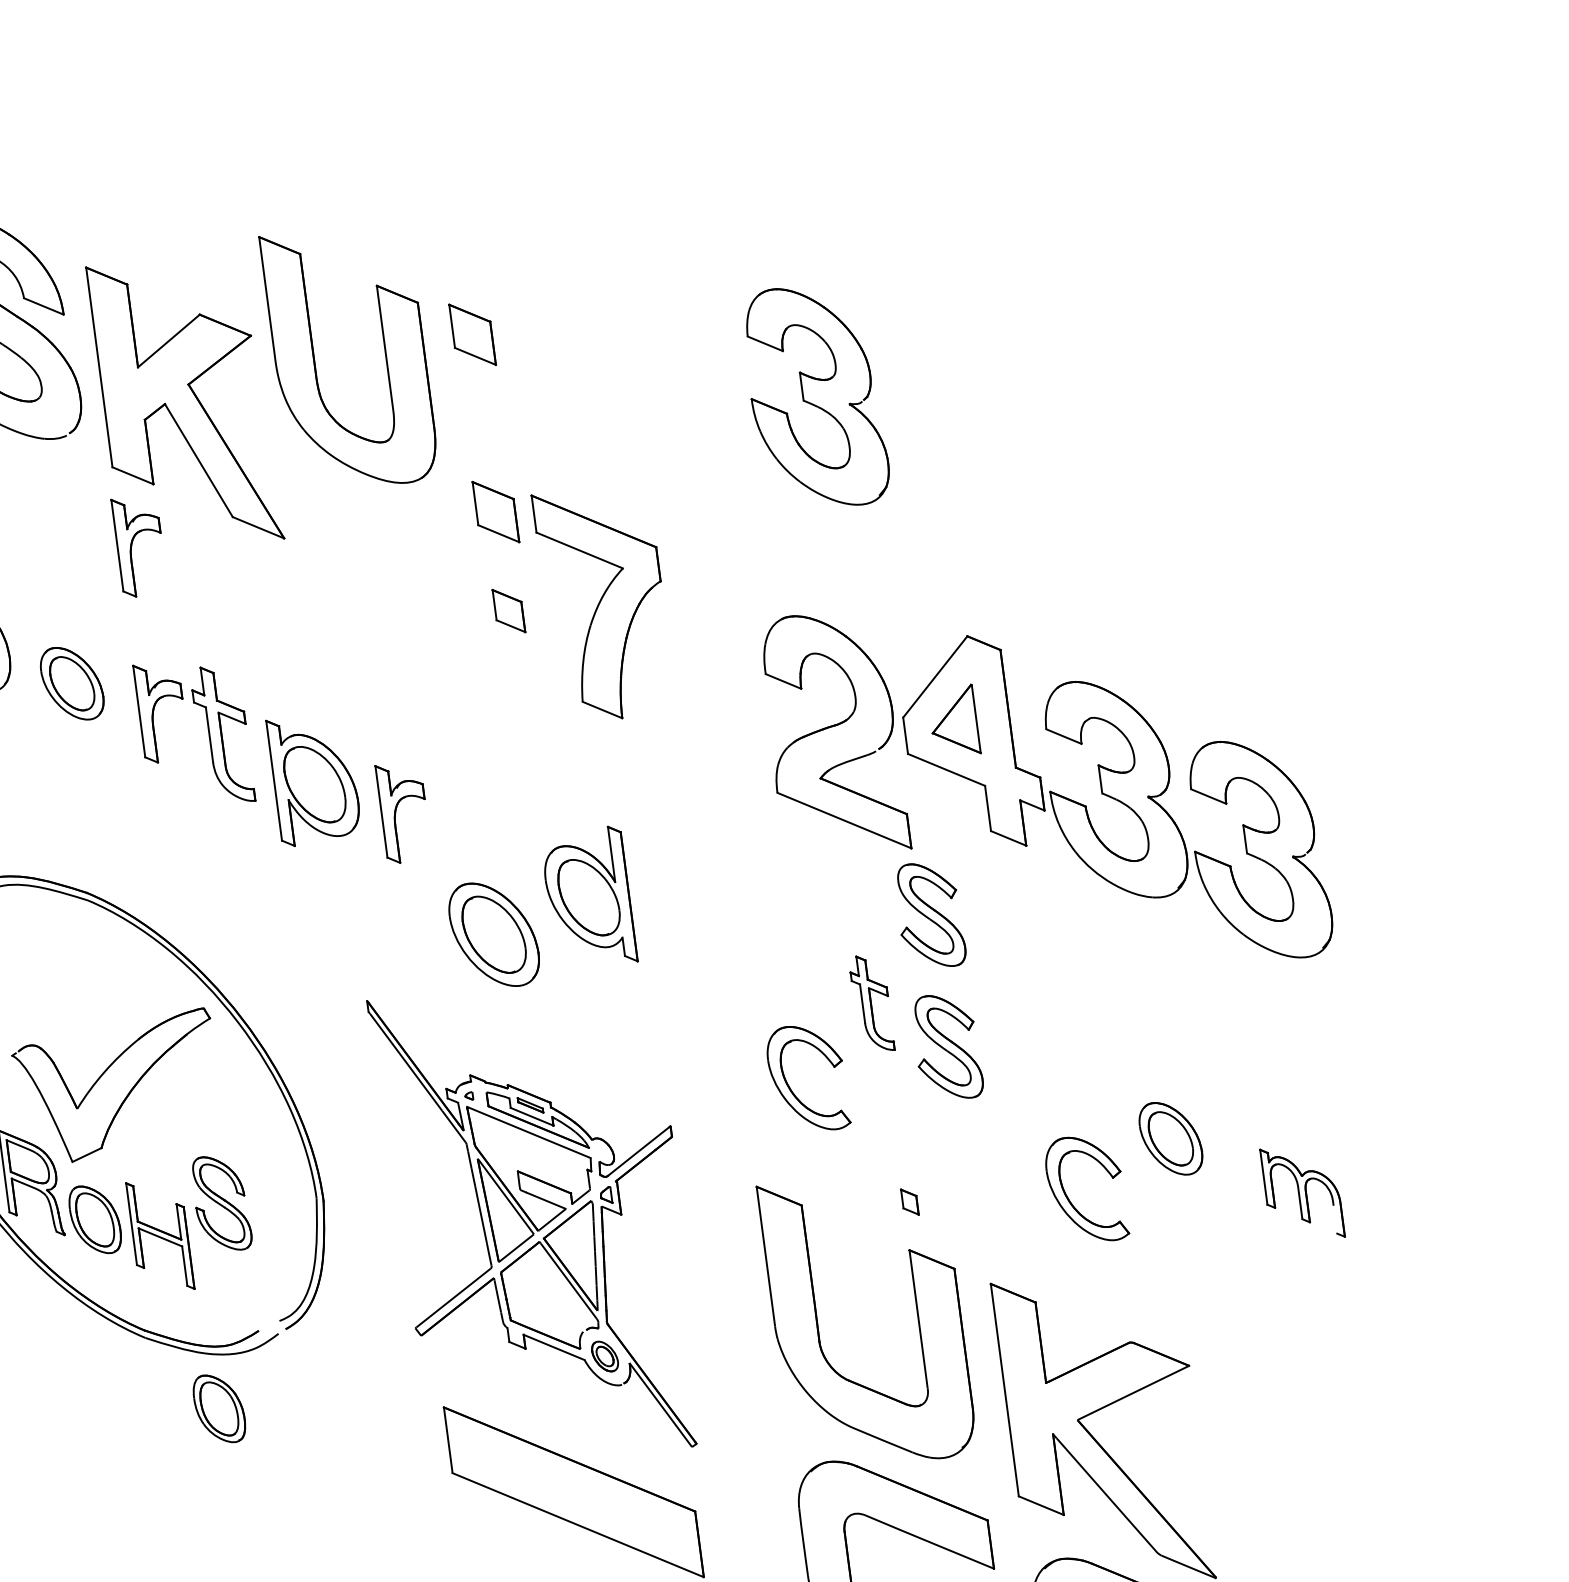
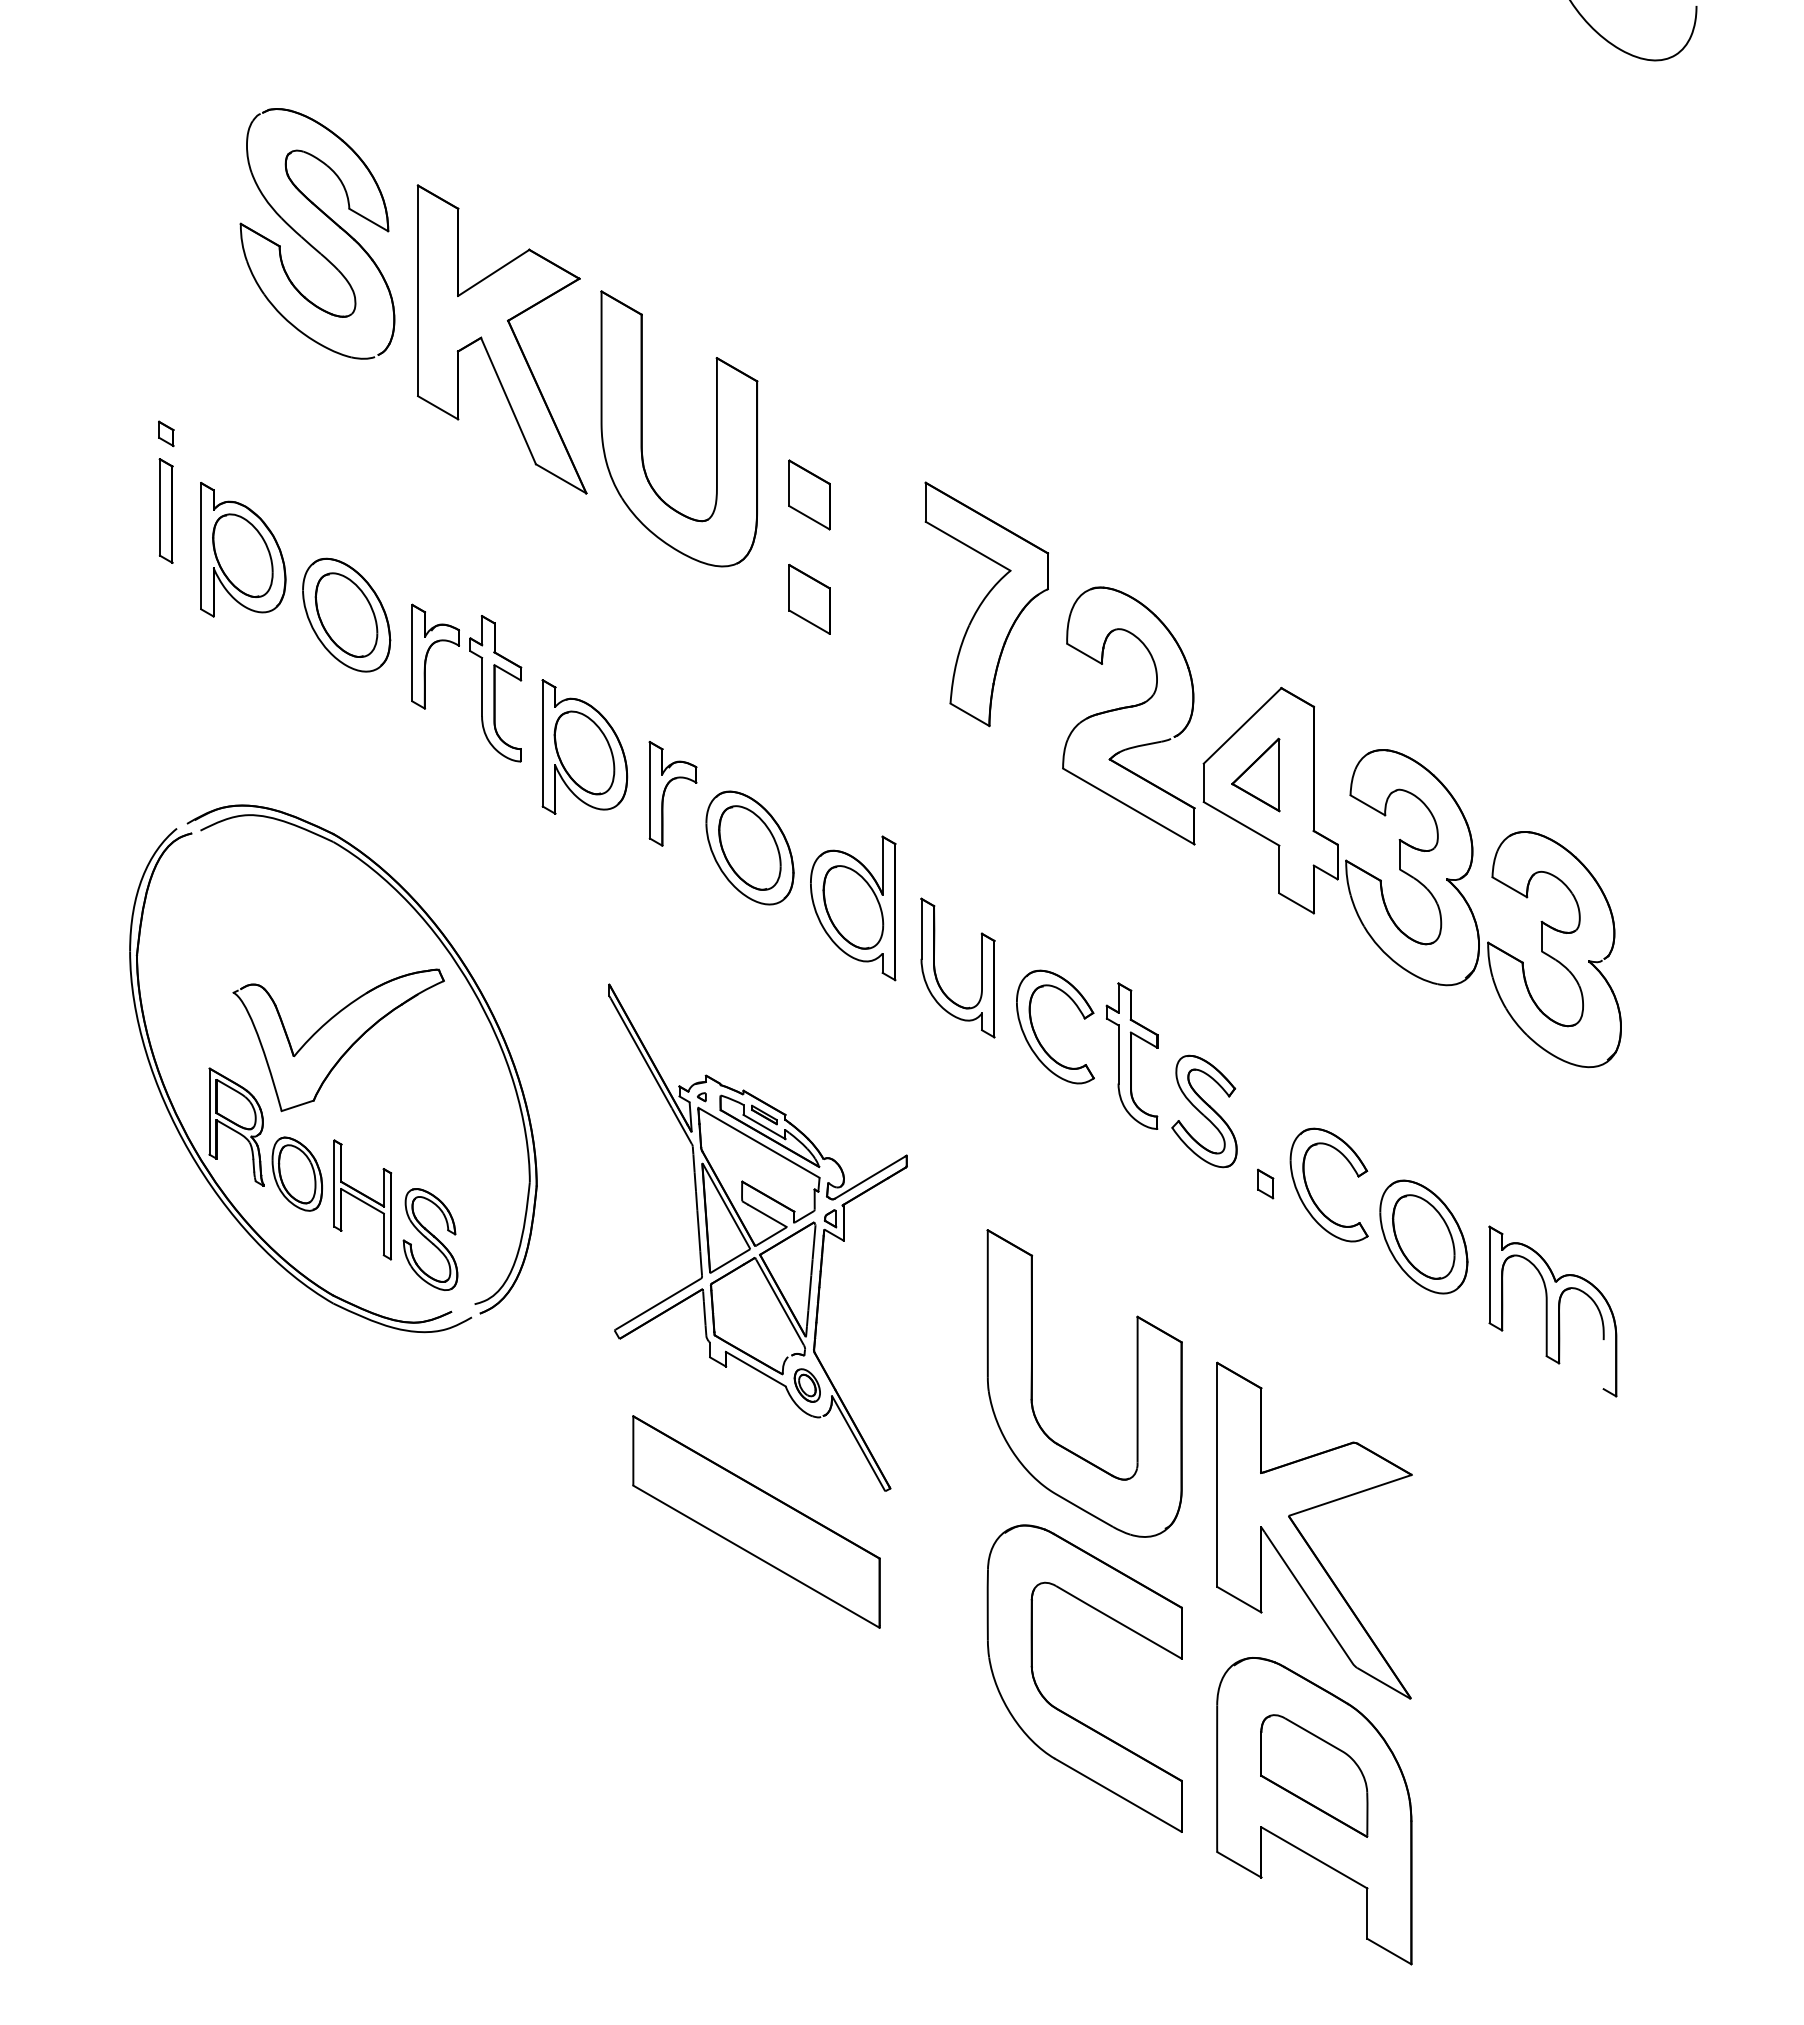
part: (472, 334) -> (809, 307), removed
part: (315, 361) -> (642, 428), moved
part: (815, 397) -> (1156, 419), removed
part: (132, 544) -> (428, 478), removed
part: (604, 603) -> (986, 604), moved
part: (508, 611) -> (809, 599), size x1.43
part: (71, 683) -> (346, 614), size x1.43
part: (831, 727) -> (1127, 708), moved
part: (929, 915) -> (1204, 972), removed
part: (493, 934) -> (749, 847), moved
part: (676, 949) -> (936, 973), added
part: (871, 1003) -> (1131, 1055), size x1.43
part: (791, 1089) -> (1037, 1036), moved
part: (1170, 1138) -> (1423, 1236), size x1.43
part: (1302, 1193) -> (1552, 1311), size x1.67
part: (1069, 1198) -> (1310, 1192), moved
part: (909, 1201) -> (1265, 1183), moved
part: (221, 1203) -> (430, 1239), moved
part: (219, 1408) -> (400, 1386), removed

